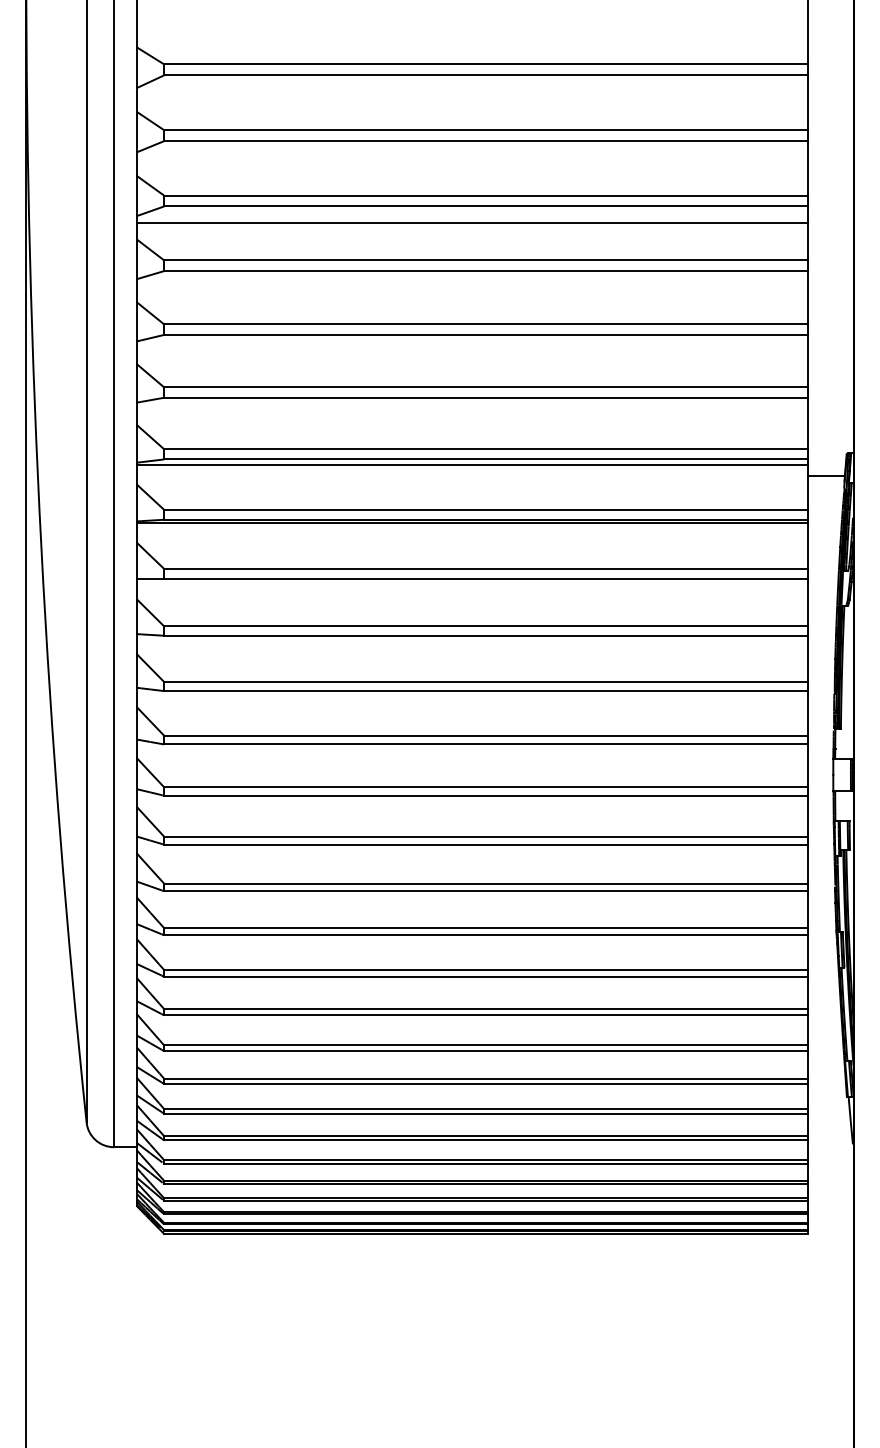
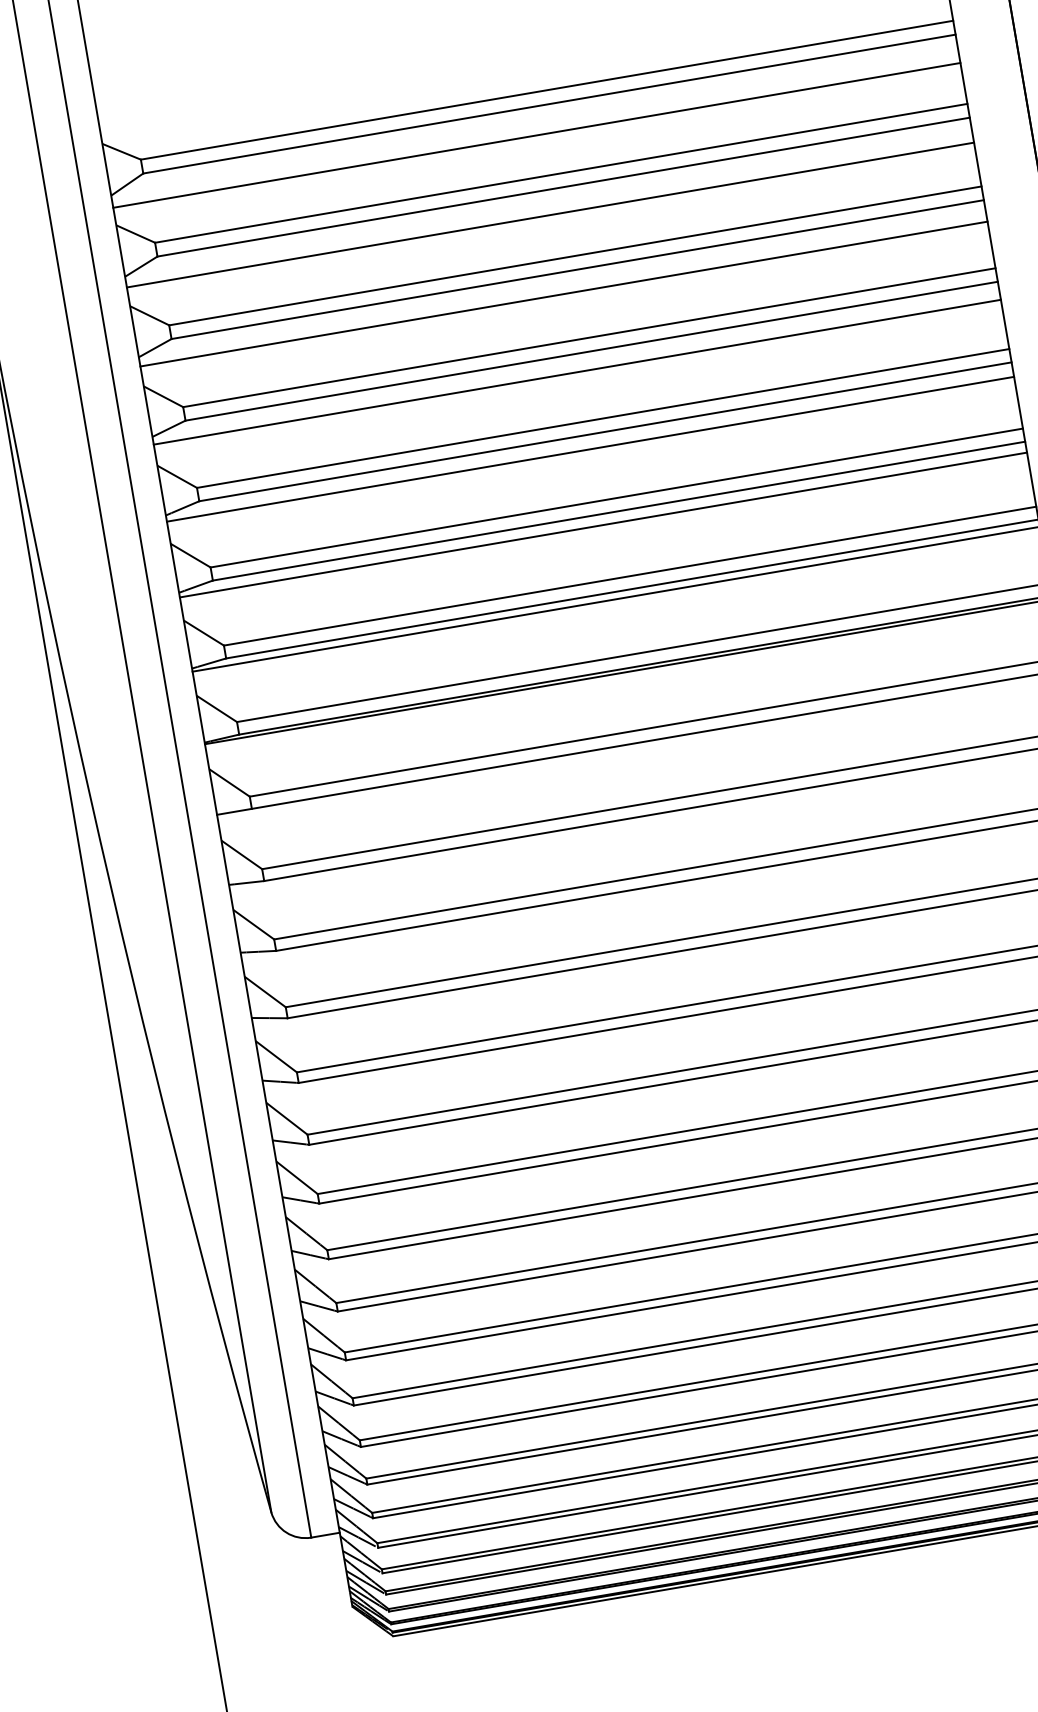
line: (471, 97) -> (536, 135), added
line: (471, 160) -> (549, 214), added
line: (471, 285) -> (576, 372), added
line: (471, 346) -> (589, 449), added
line: (471, 406) -> (602, 525), added

